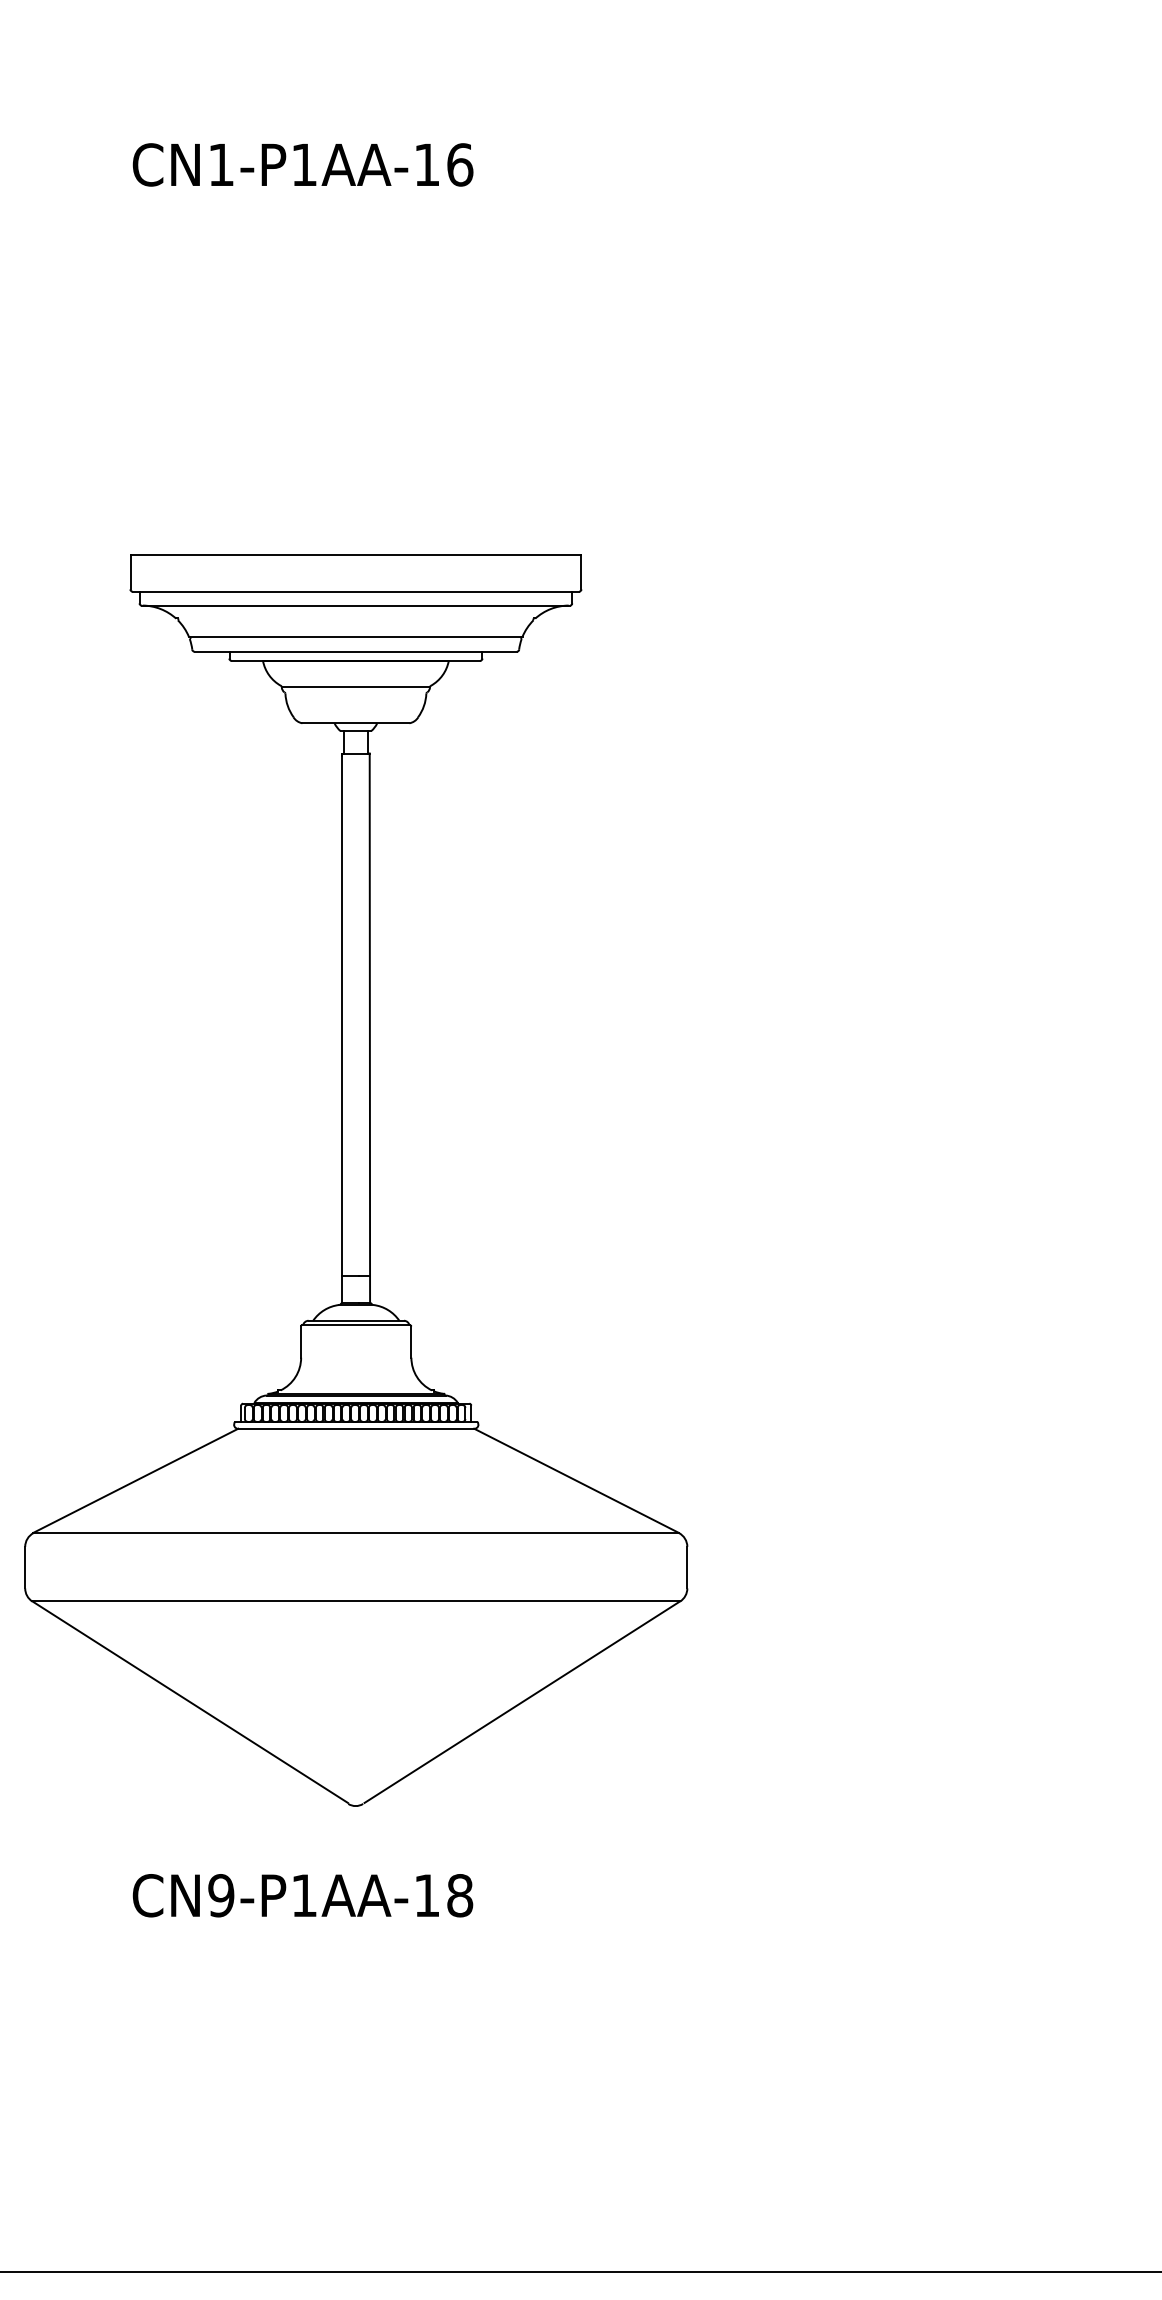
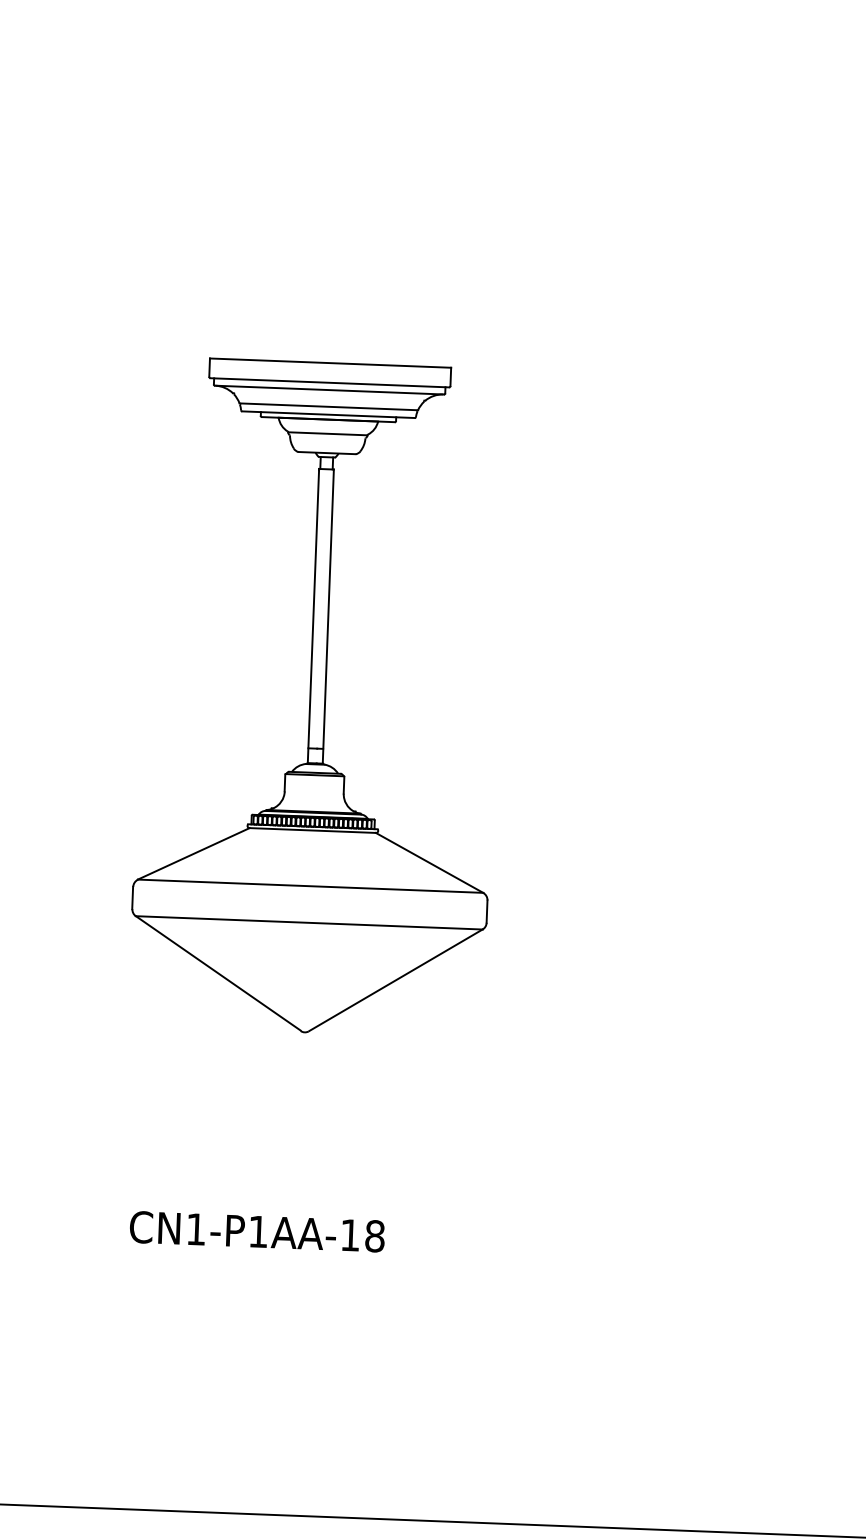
part: (356, 1180) -> (318, 697), size x0.71
text: (221, 1895) -> (196, 1229), CN9-P1AA-18 -> CN1-P1AA-18

